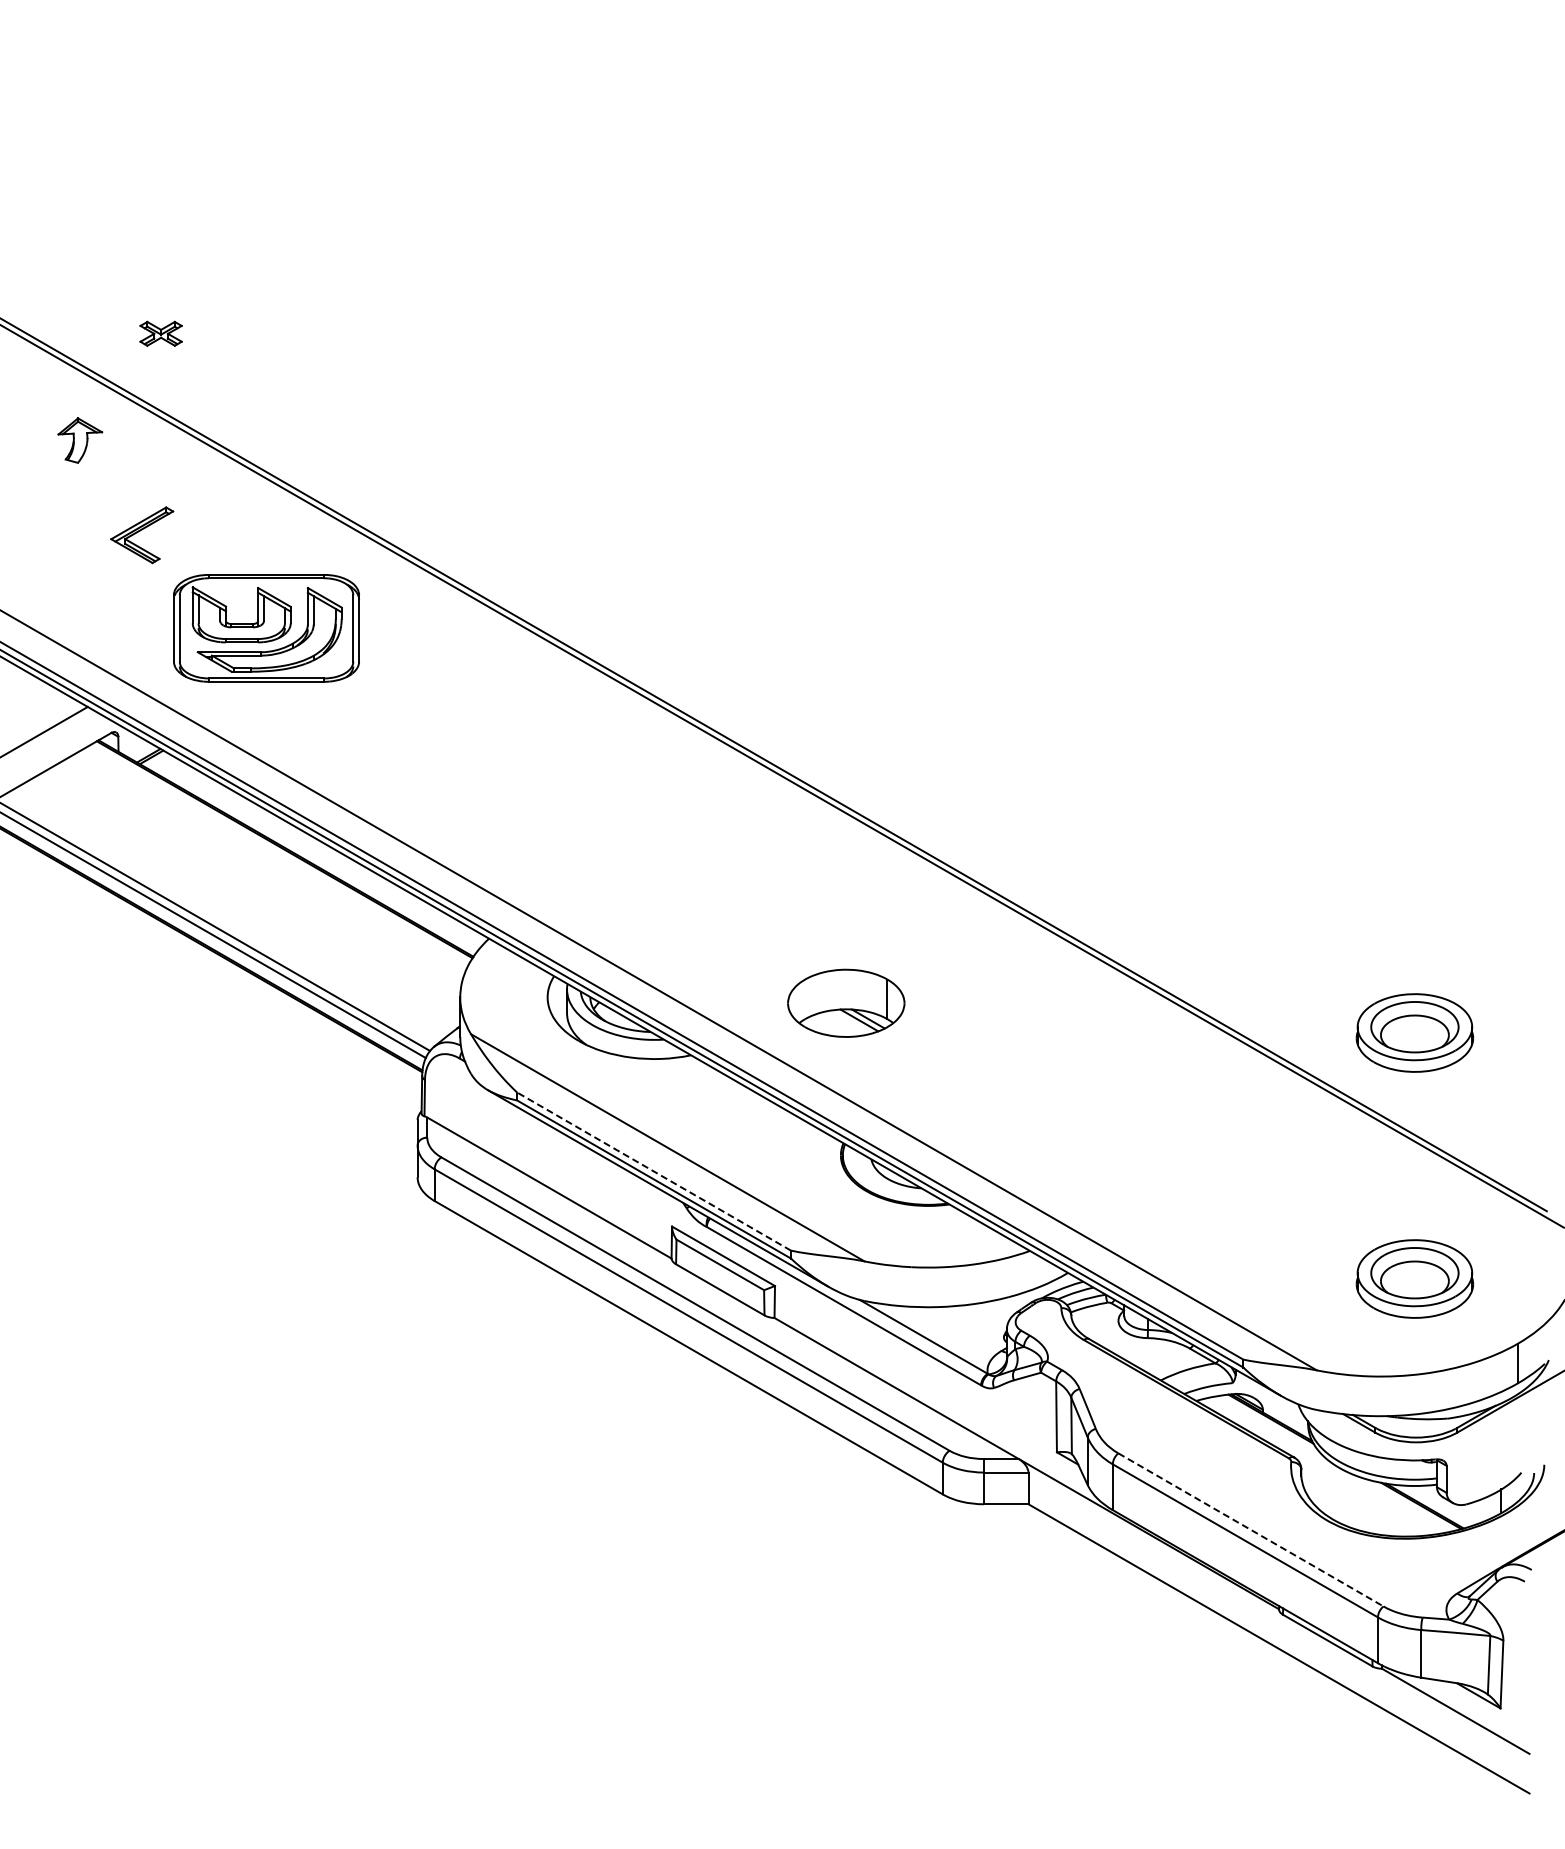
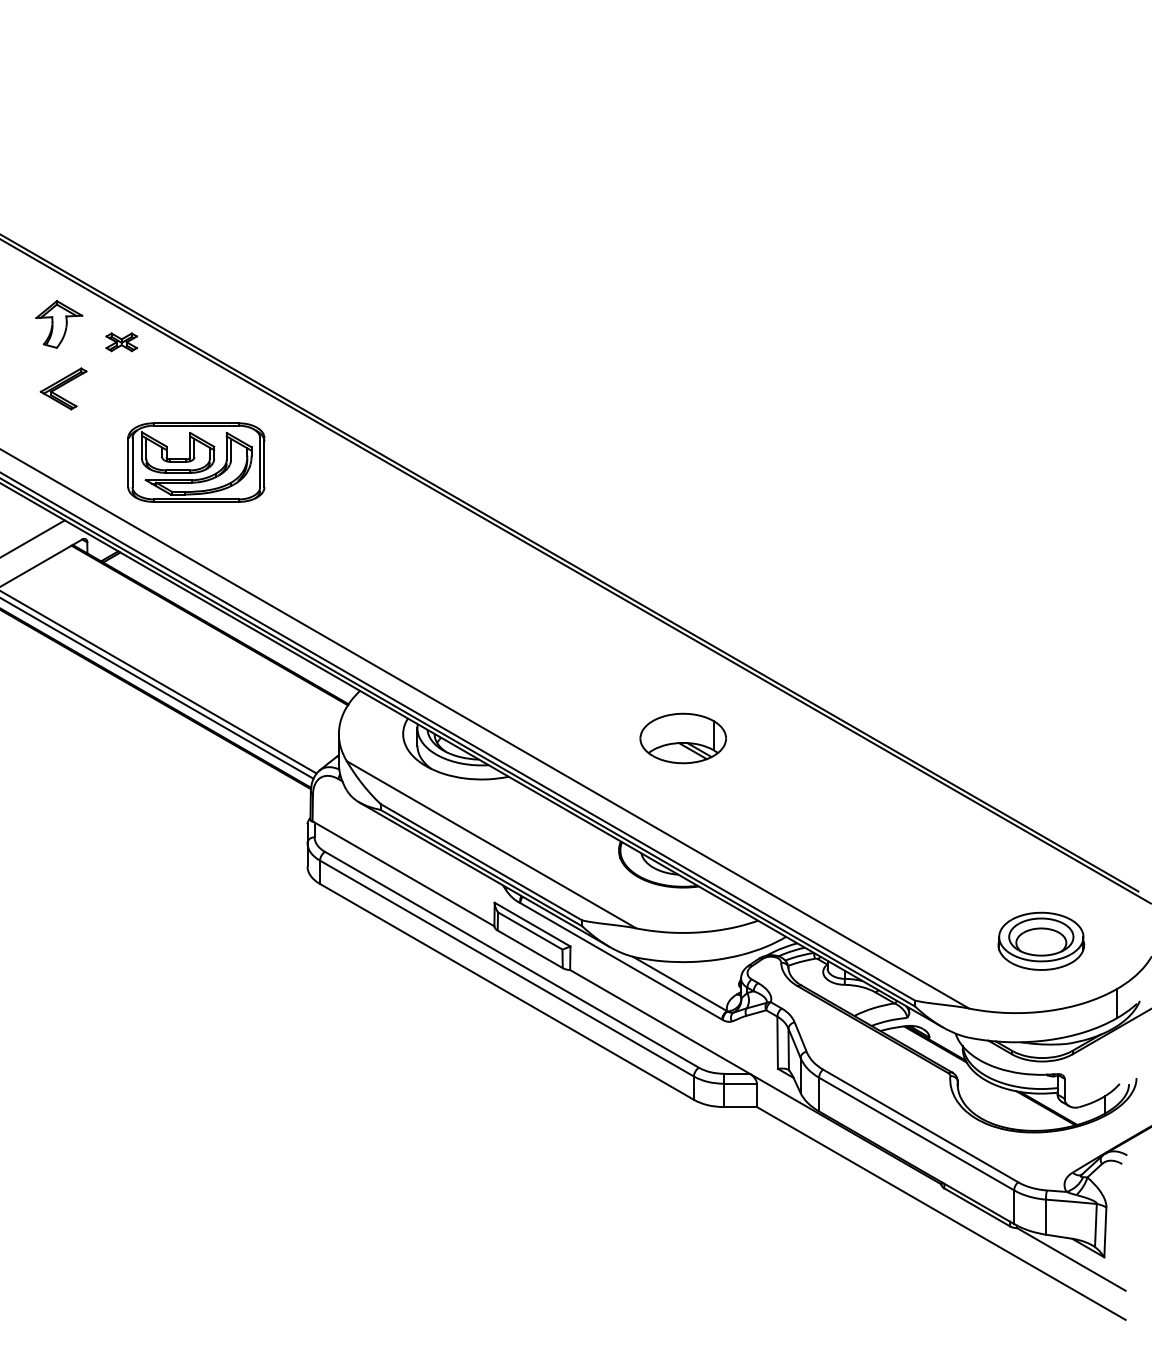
part: (160, 333) -> (121, 342), moved
part: (80, 440) -> (59, 324), size x1.43
part: (142, 535) -> (63, 389), moved
part: (846, 1002) -> (683, 737), moved
part: (1414, 1032) -> (1041, 759), removed
line: (653, 1171) -> (481, 862), dashed -> solid
line: (1251, 1530) -> (921, 1126), dashed -> solid

